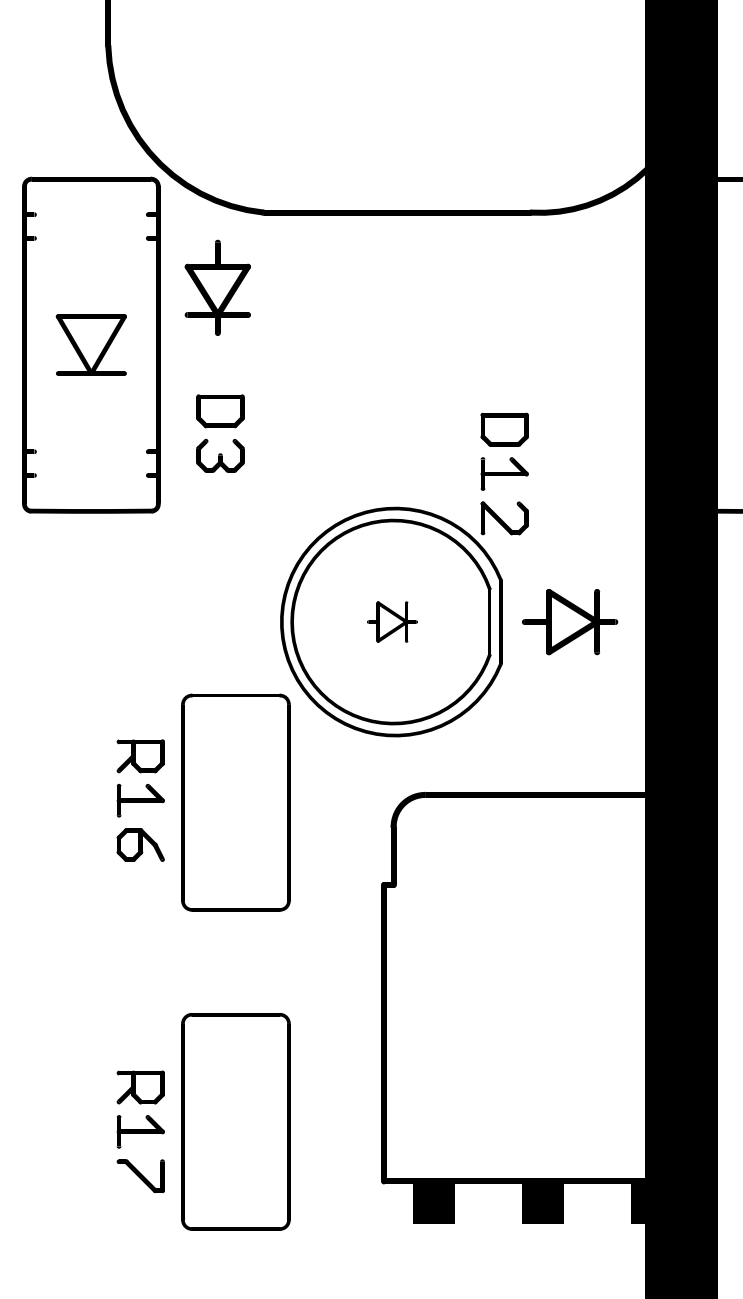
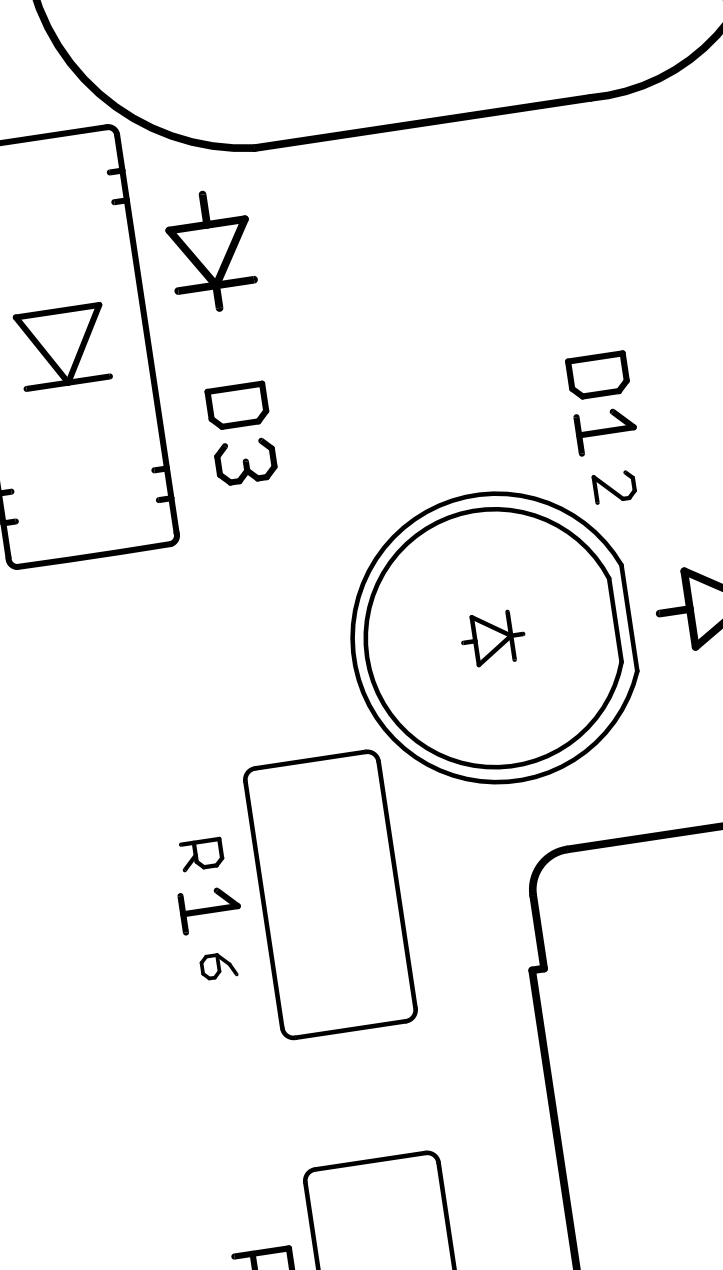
part: (504, 518) -> (614, 487), size x0.7
part: (140, 756) -> (201, 854), size x0.7
part: (140, 844) -> (218, 965), size x0.6

